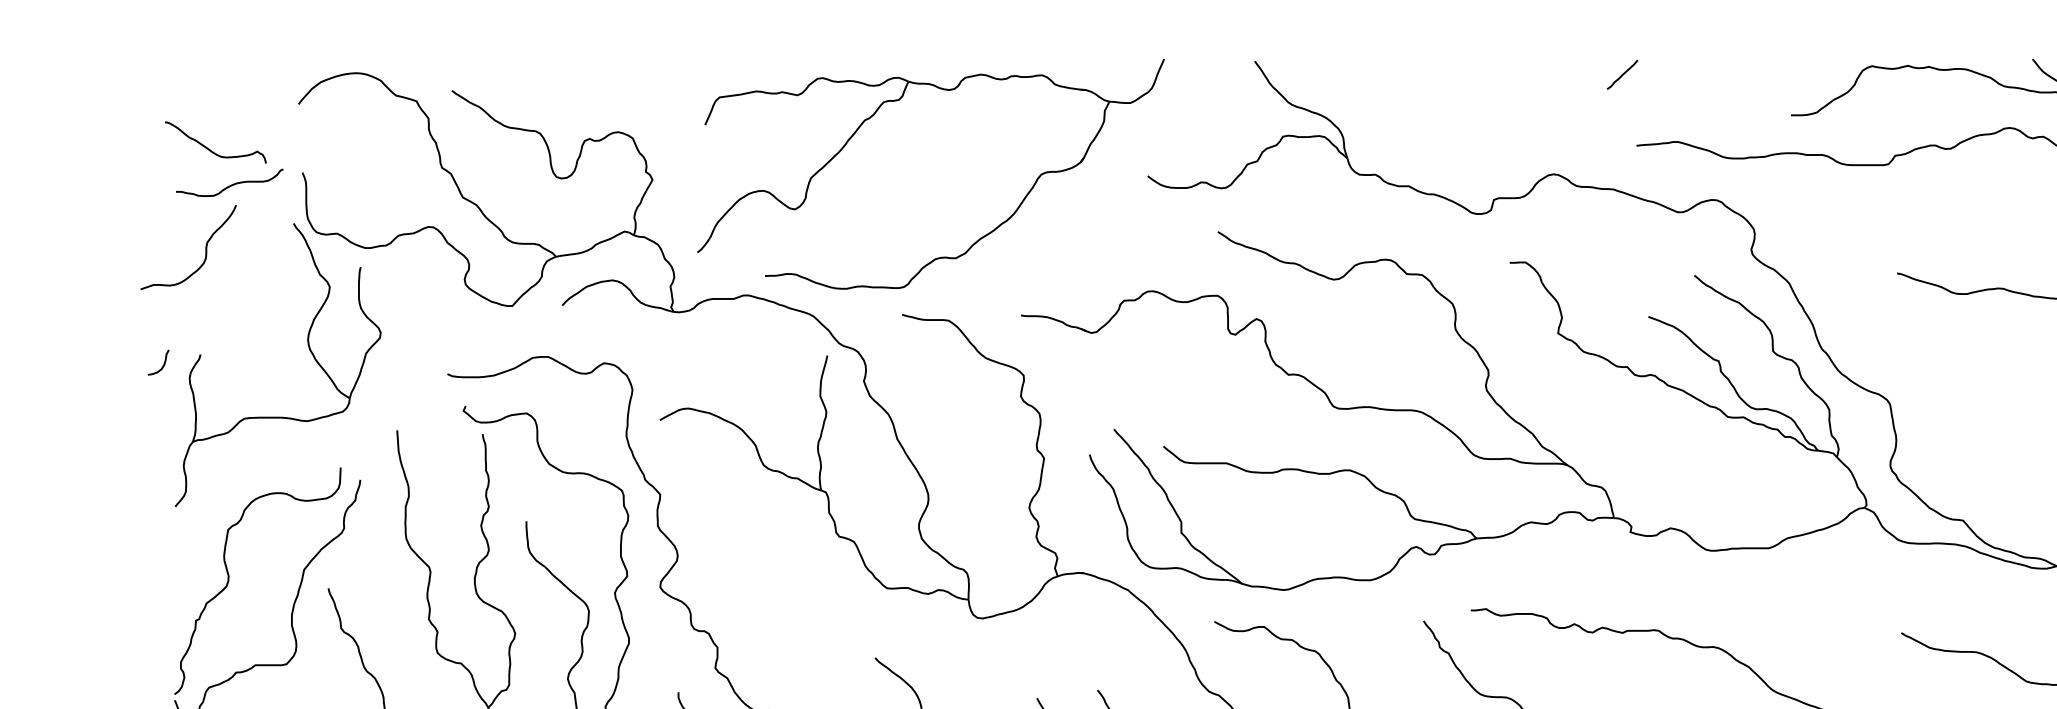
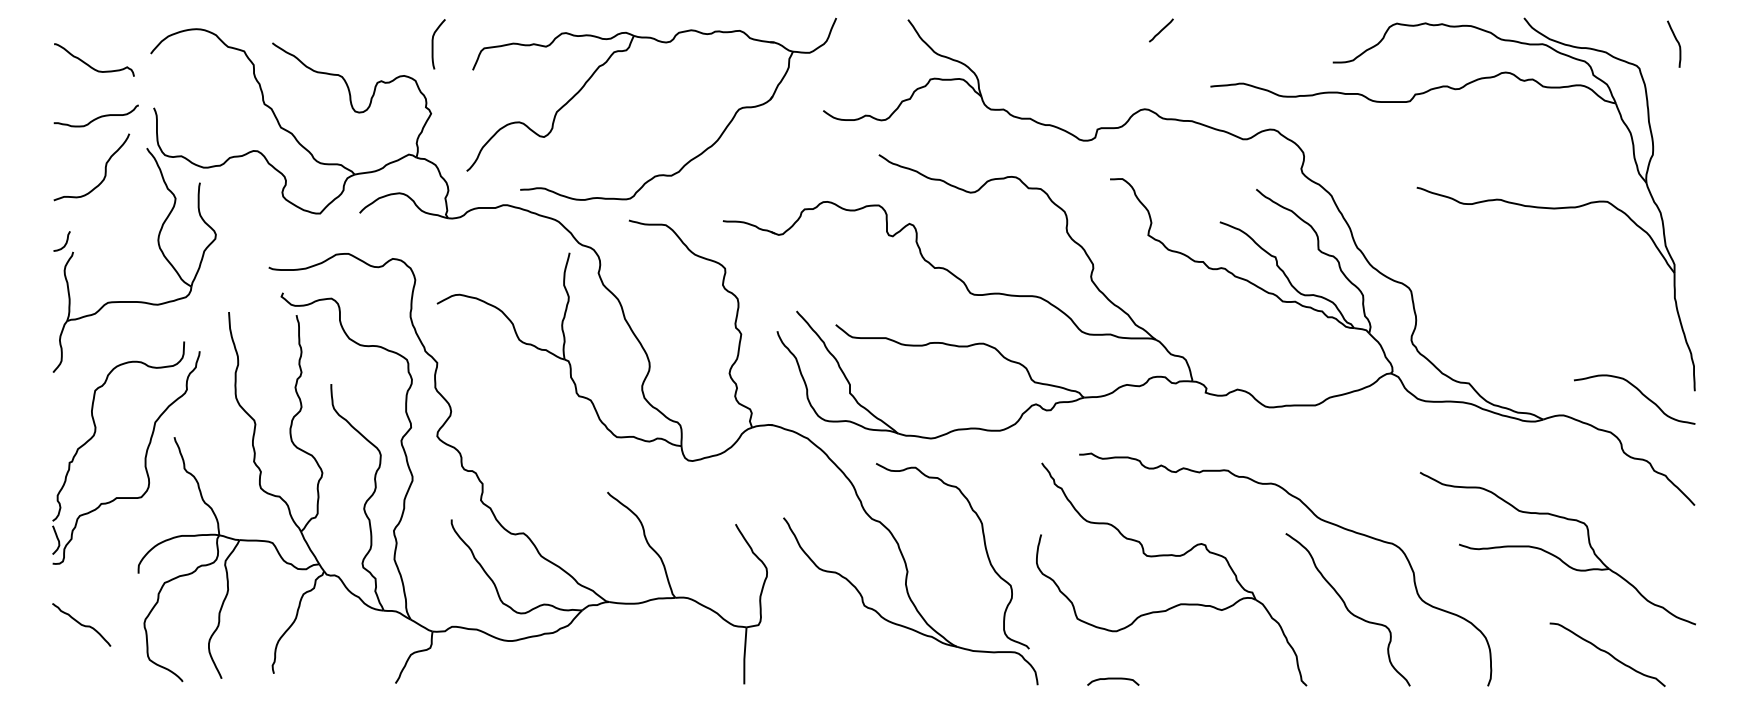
line: (1622, 74) -> (1161, 30), moved
curve: (655, 92) -> (433, 44), added
curve: (211, 149) -> (90, 65), moved
curve: (204, 247) -> (104, 167), moved
curve: (163, 364) -> (65, 242), moved

